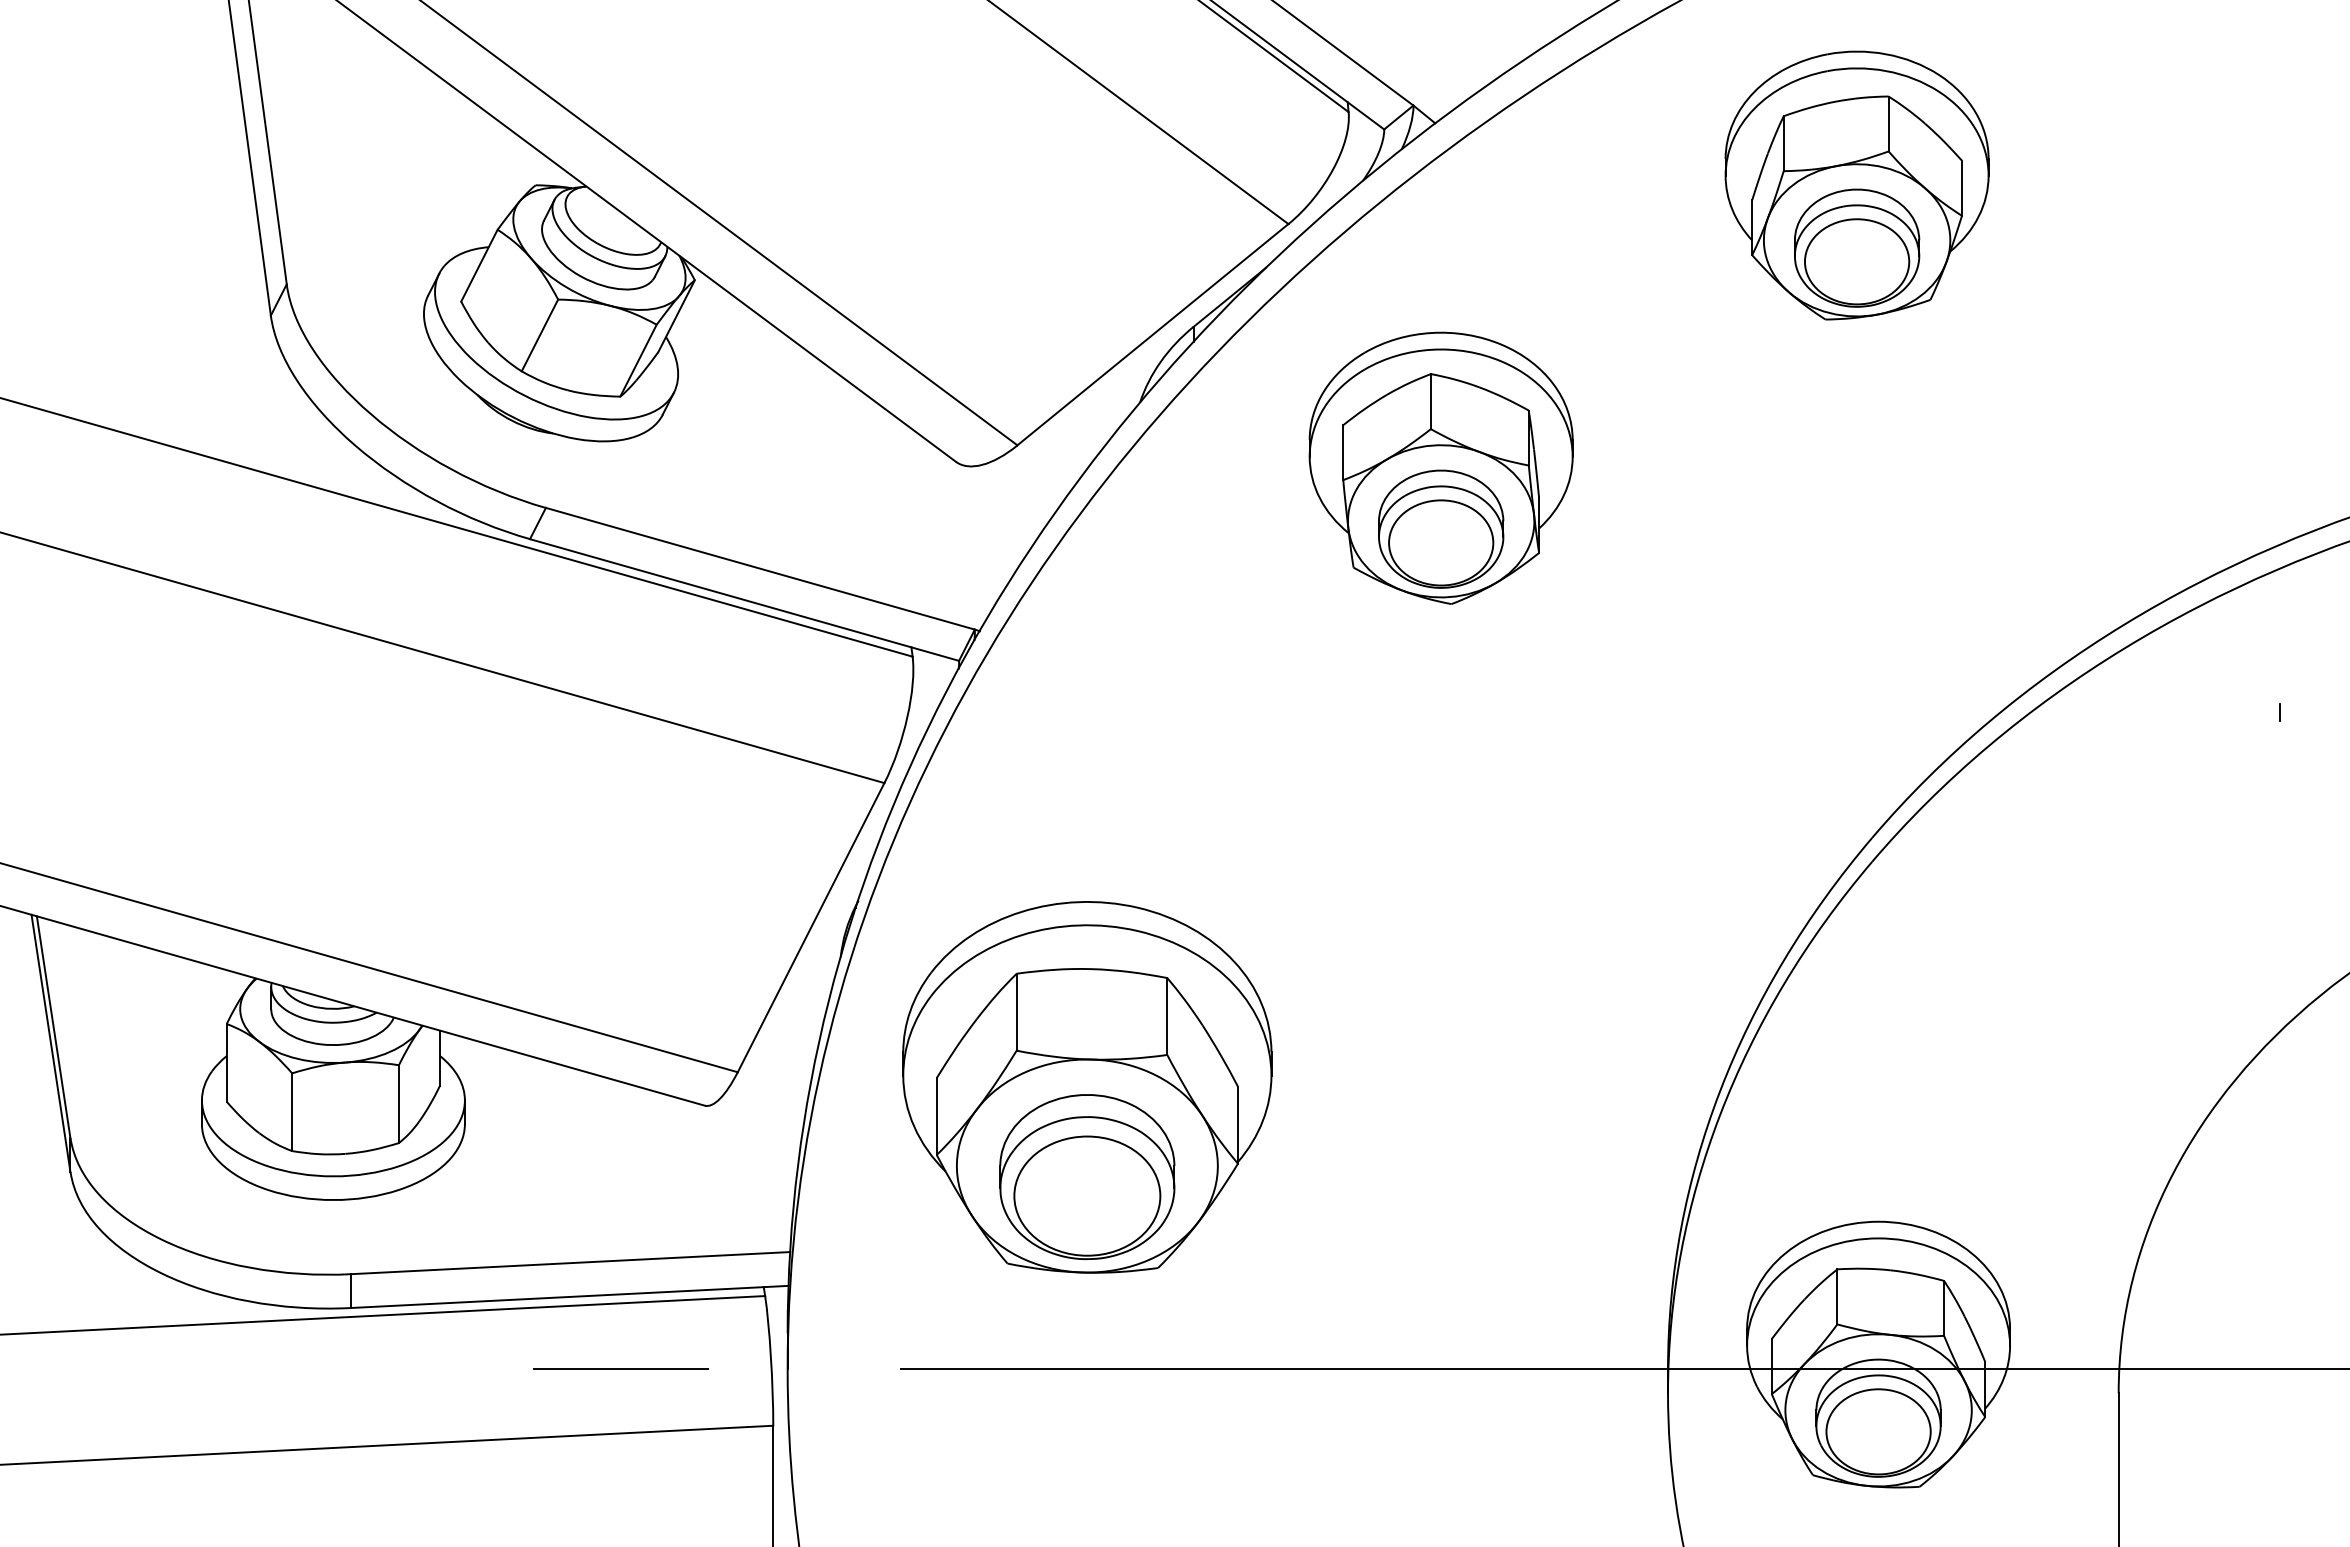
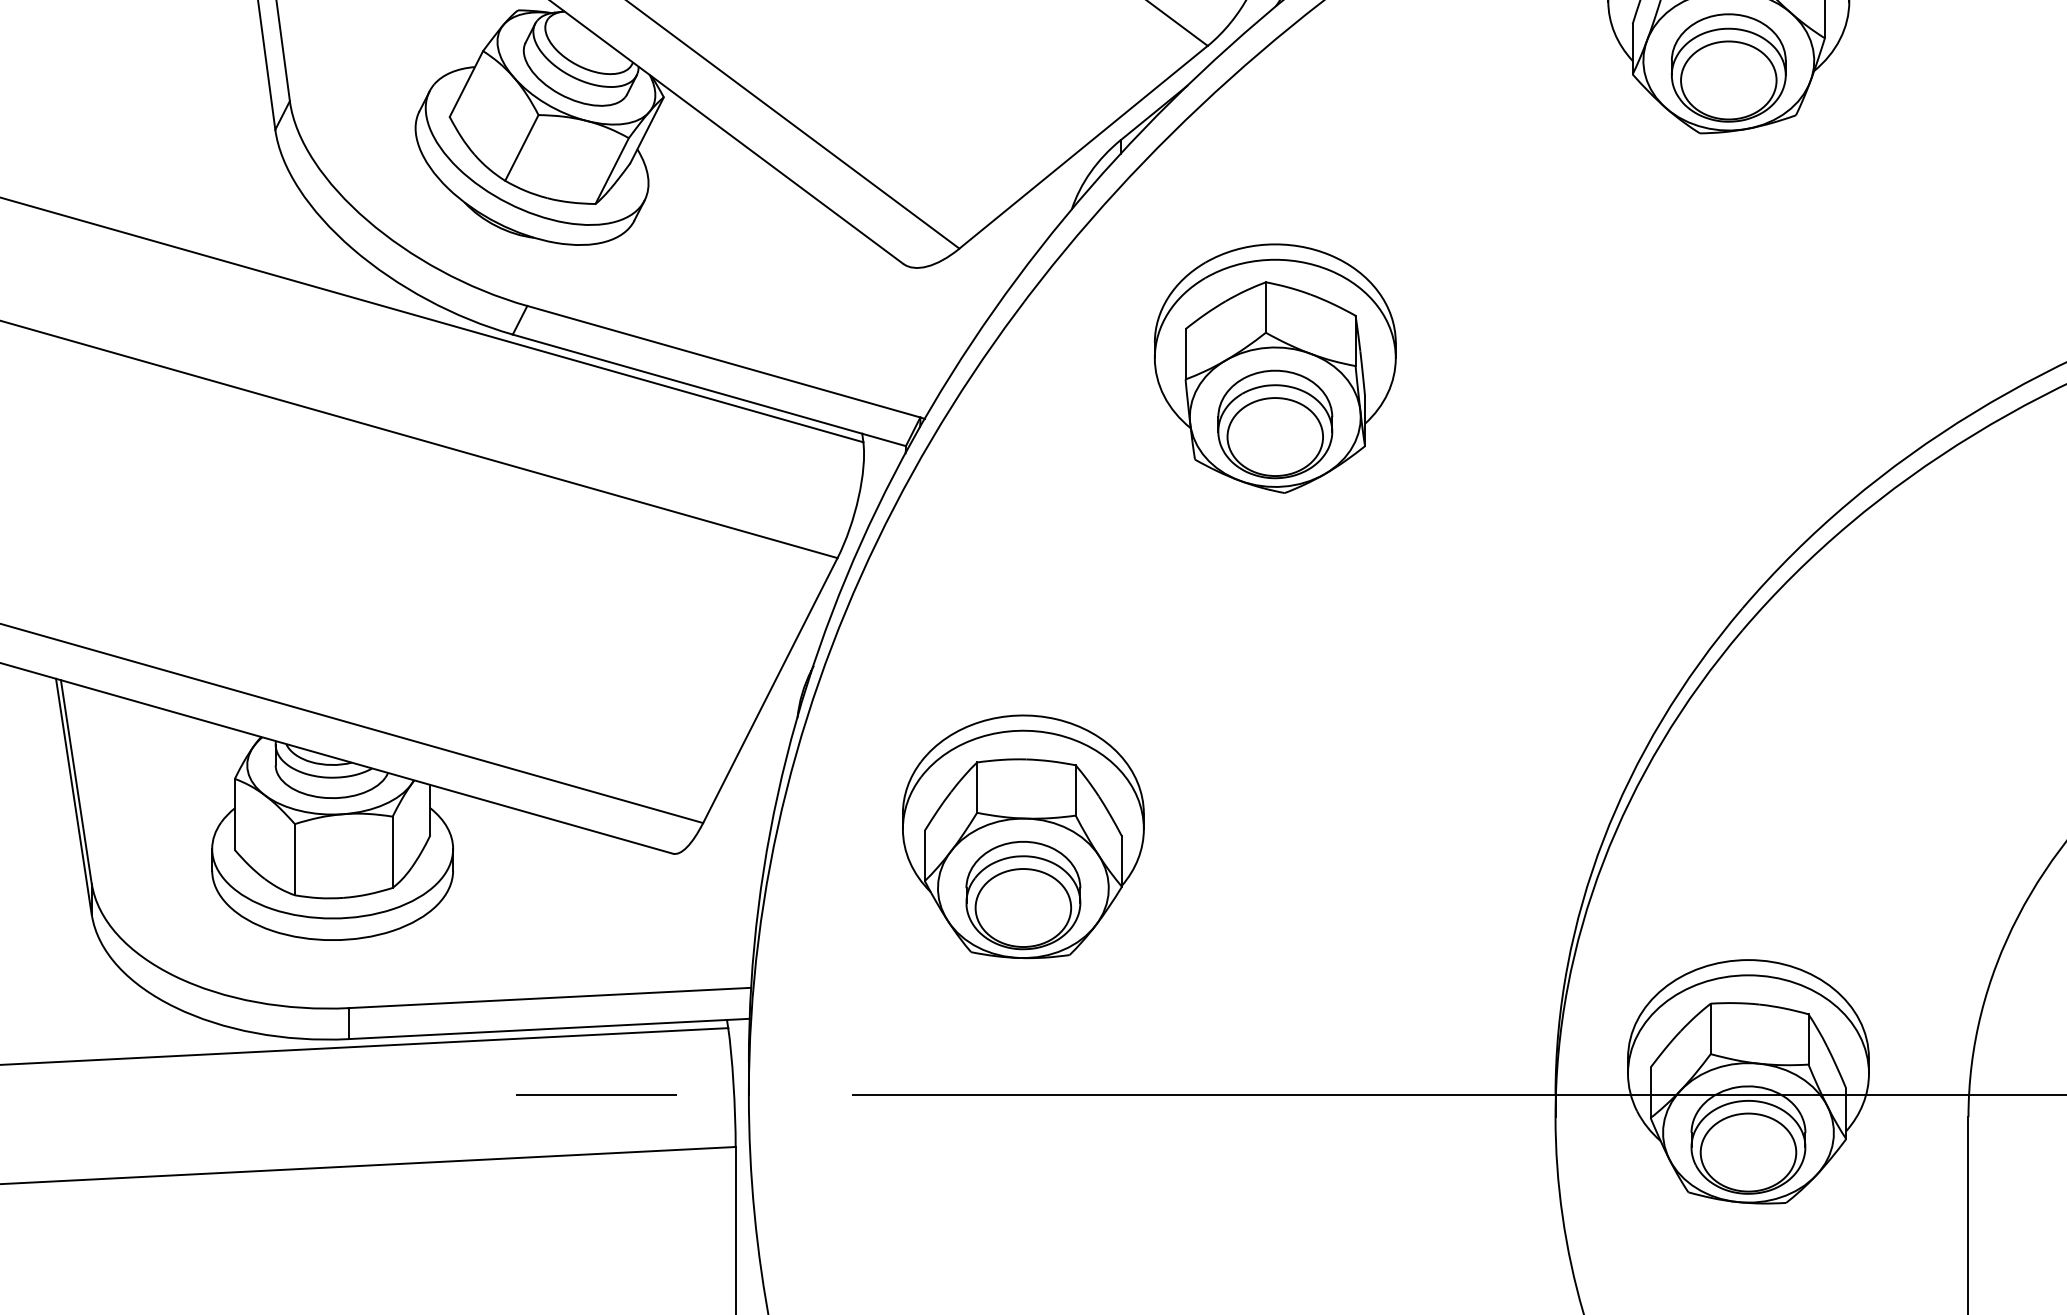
part: (1440, 467) -> (1274, 367), moved
part: (1086, 1086) -> (1022, 836), size x0.71

